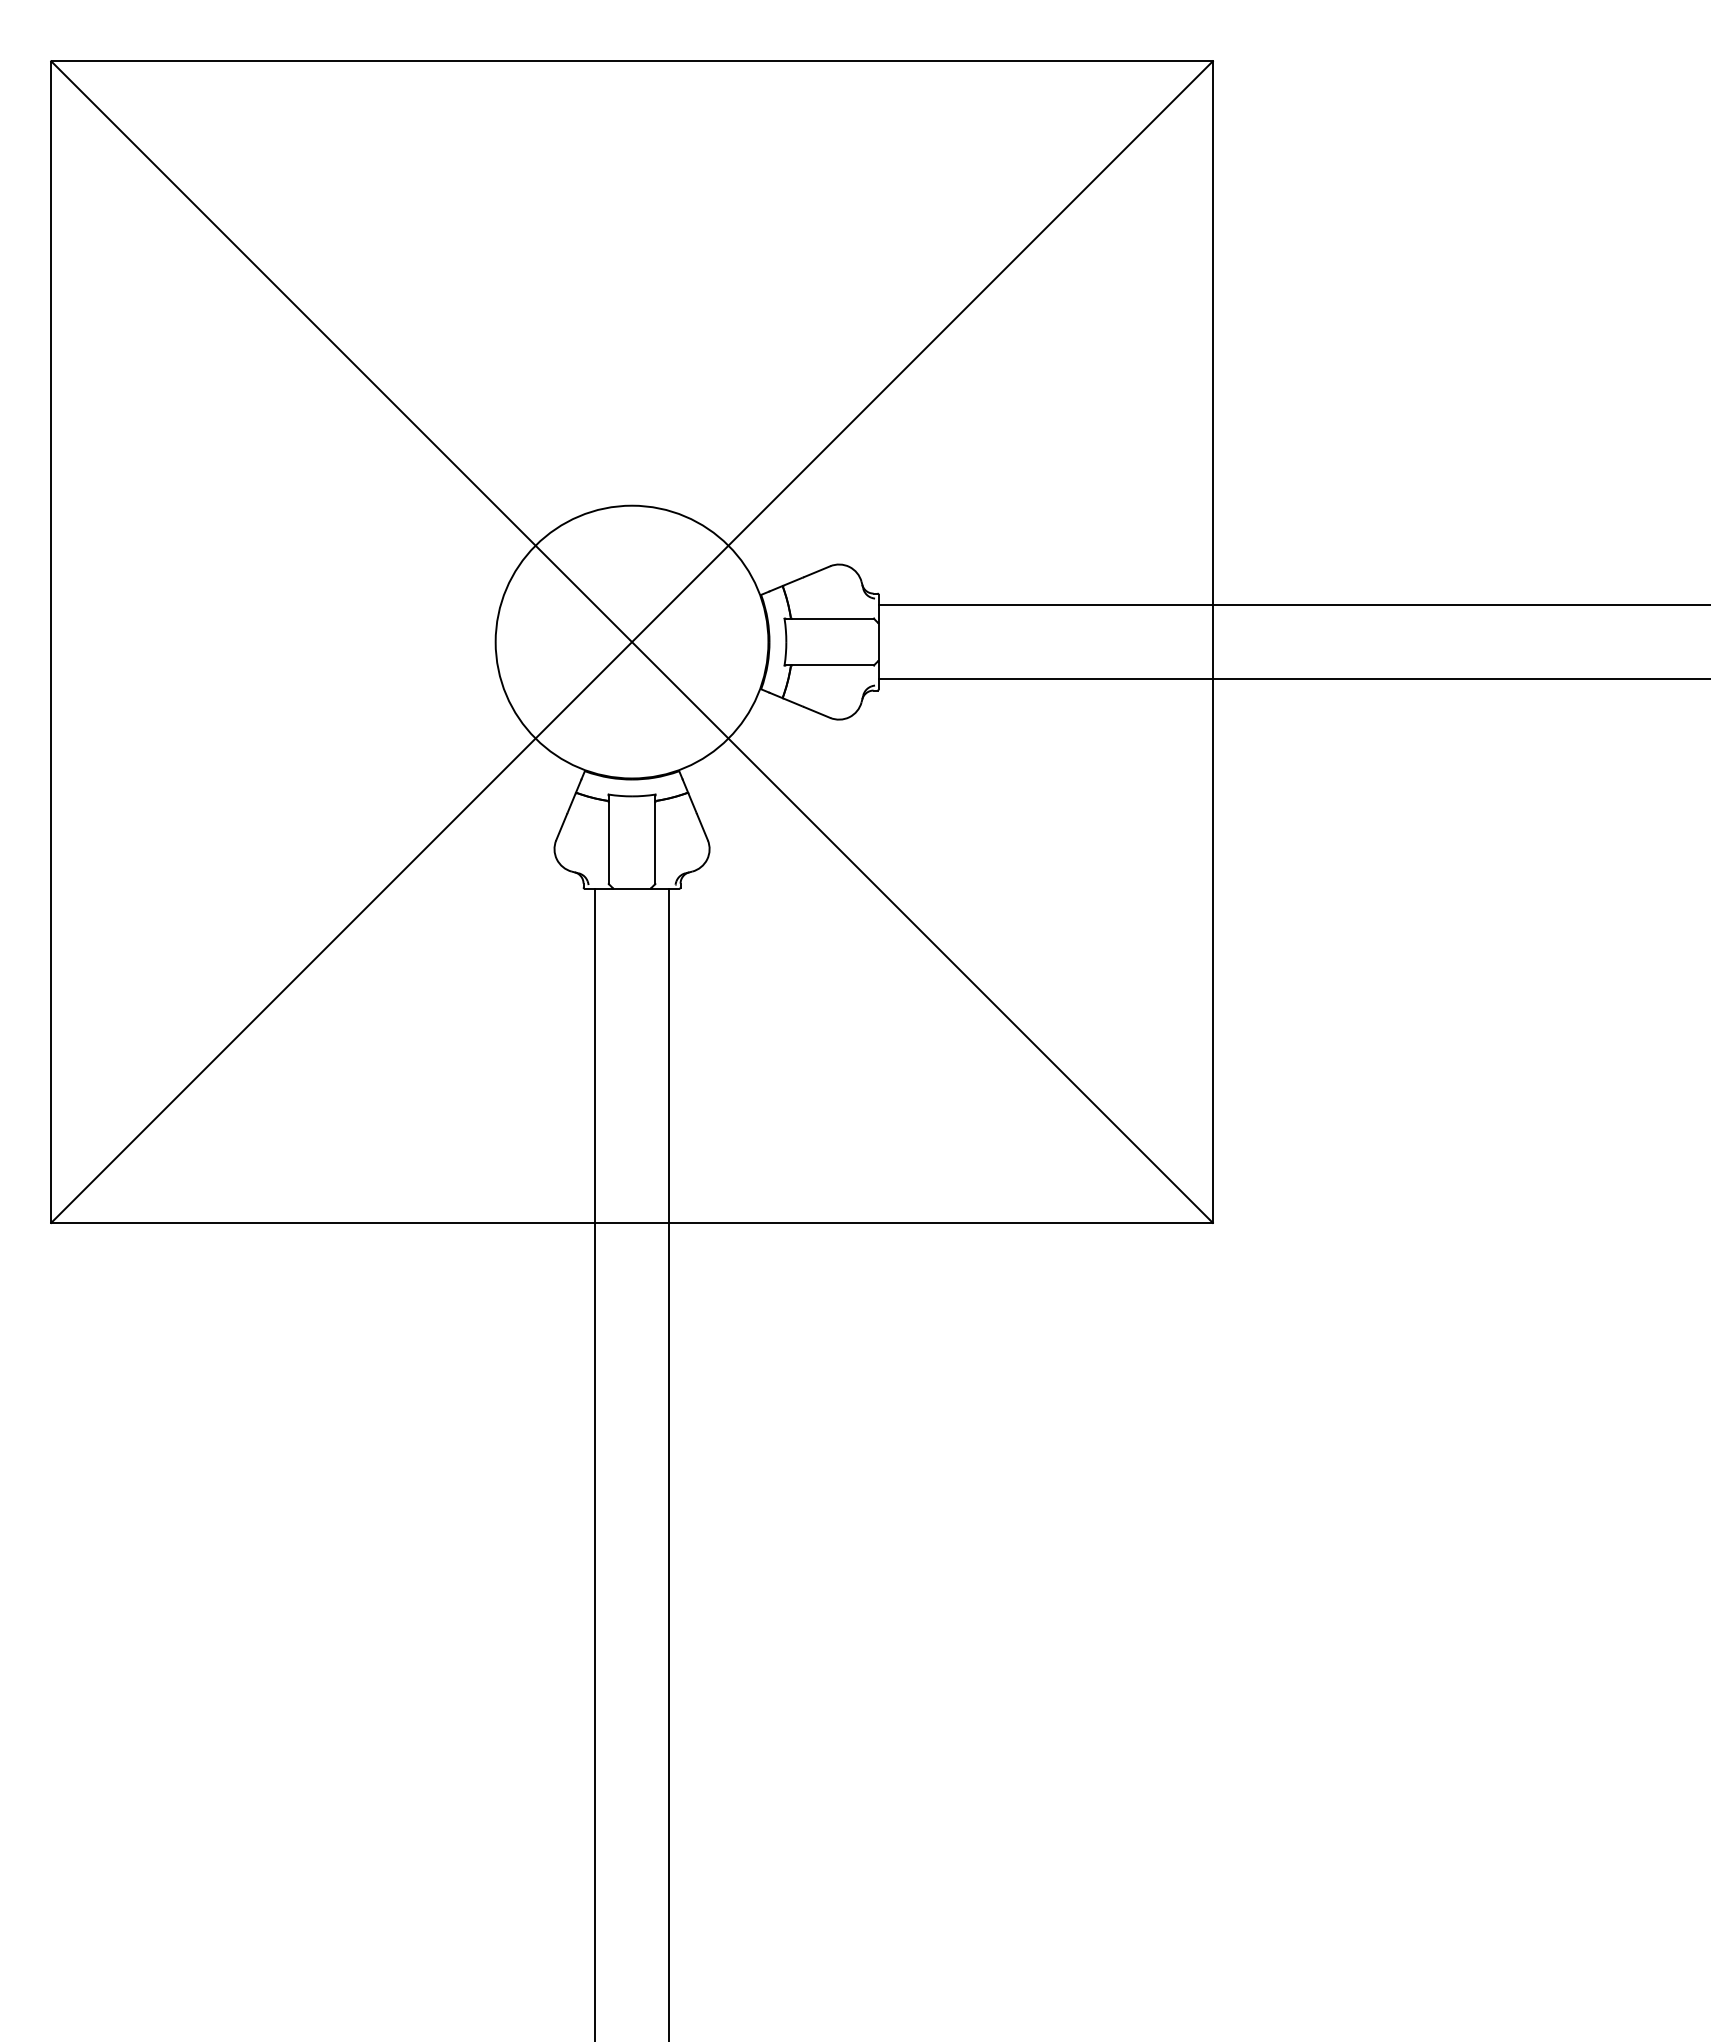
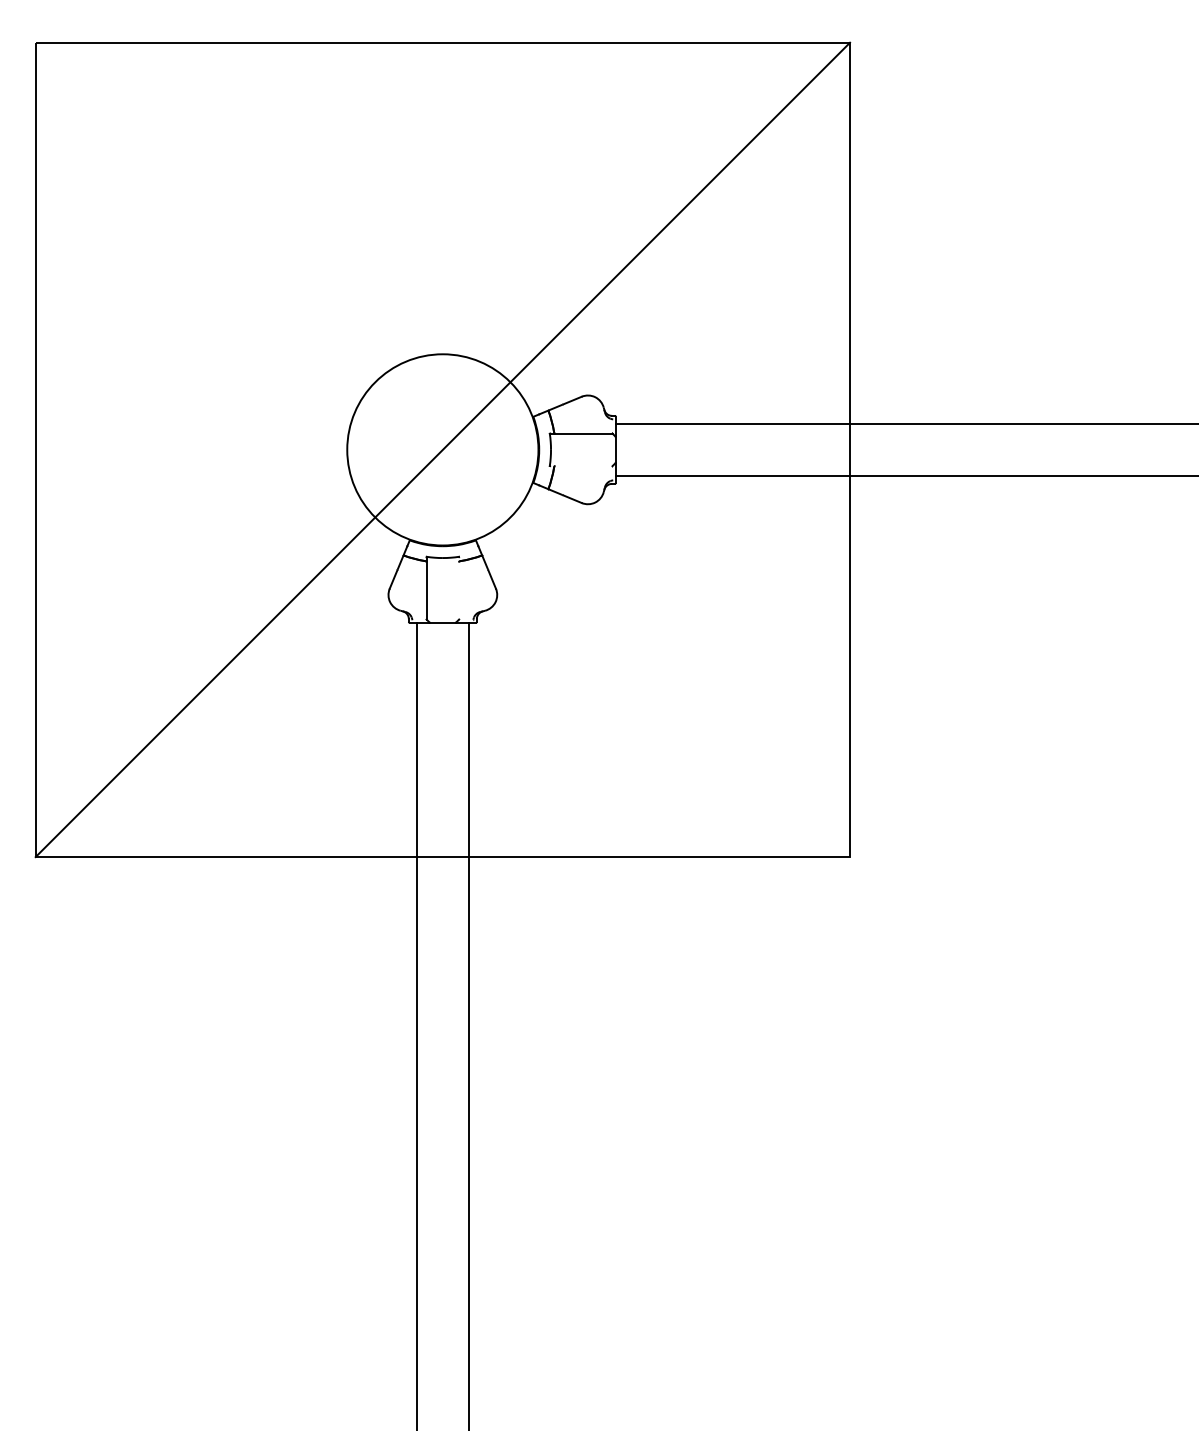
line: (631, 641) -> (442, 449), removed
line: (830, 665) -> (581, 466), removed
line: (655, 840) -> (459, 588), removed

